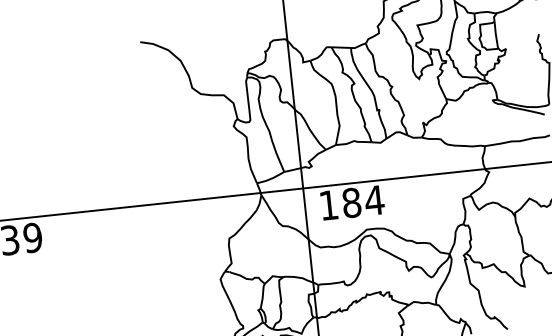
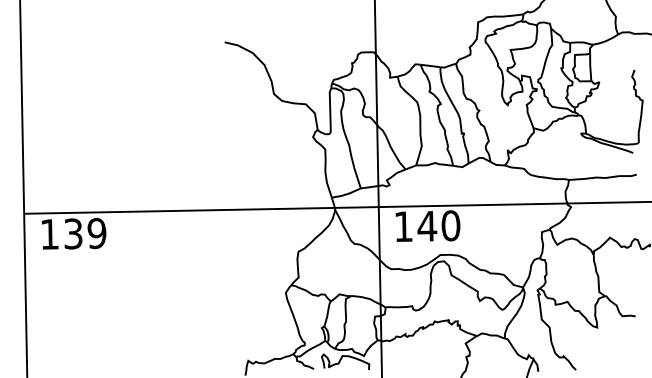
text: (362, 201) -> (438, 225), 184 -> 140

